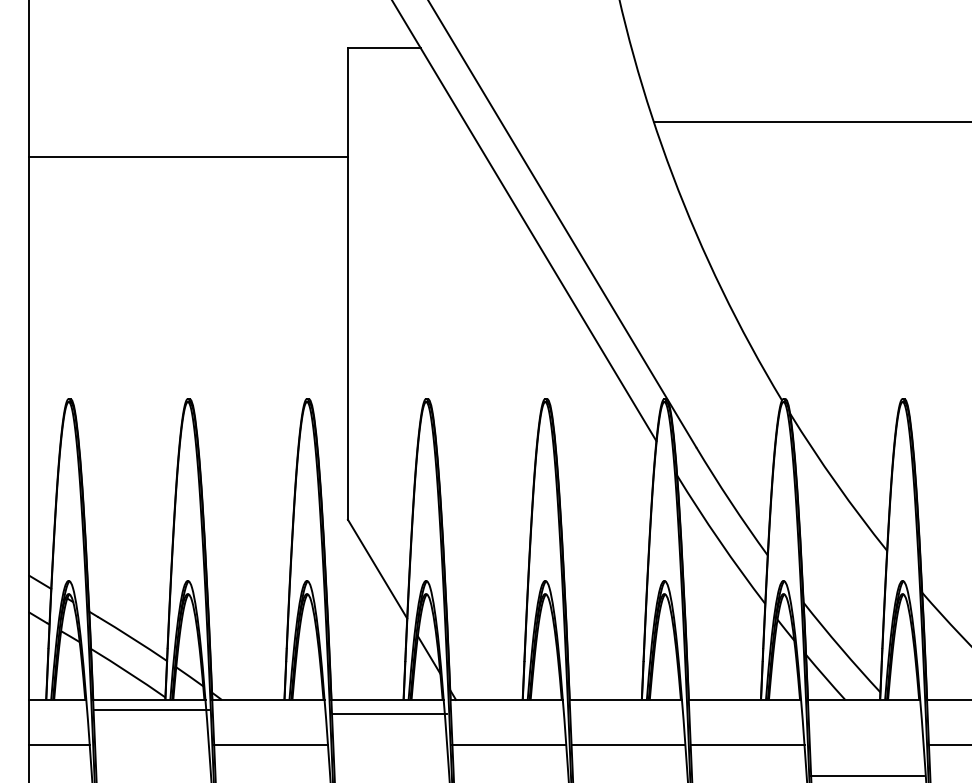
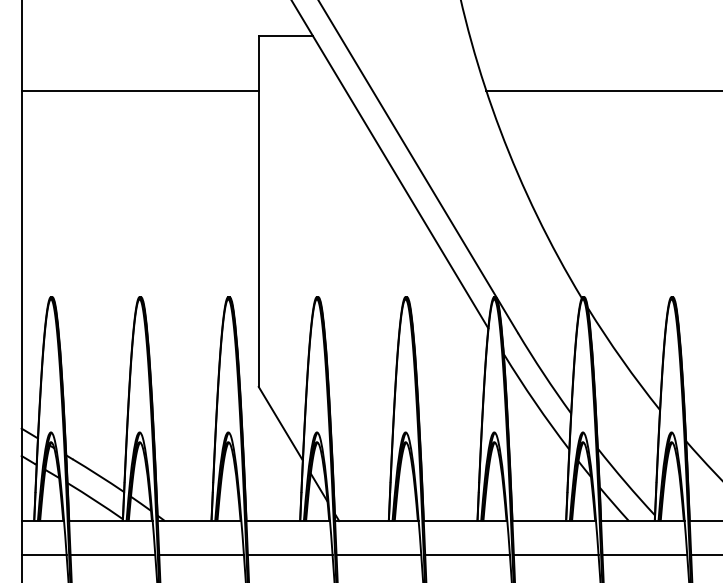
line: (187, 156) -> (139, 90), moved
line: (151, 709) -> (112, 554), moved
line: (389, 713) -> (289, 554), moved
line: (866, 775) -> (644, 554), moved

